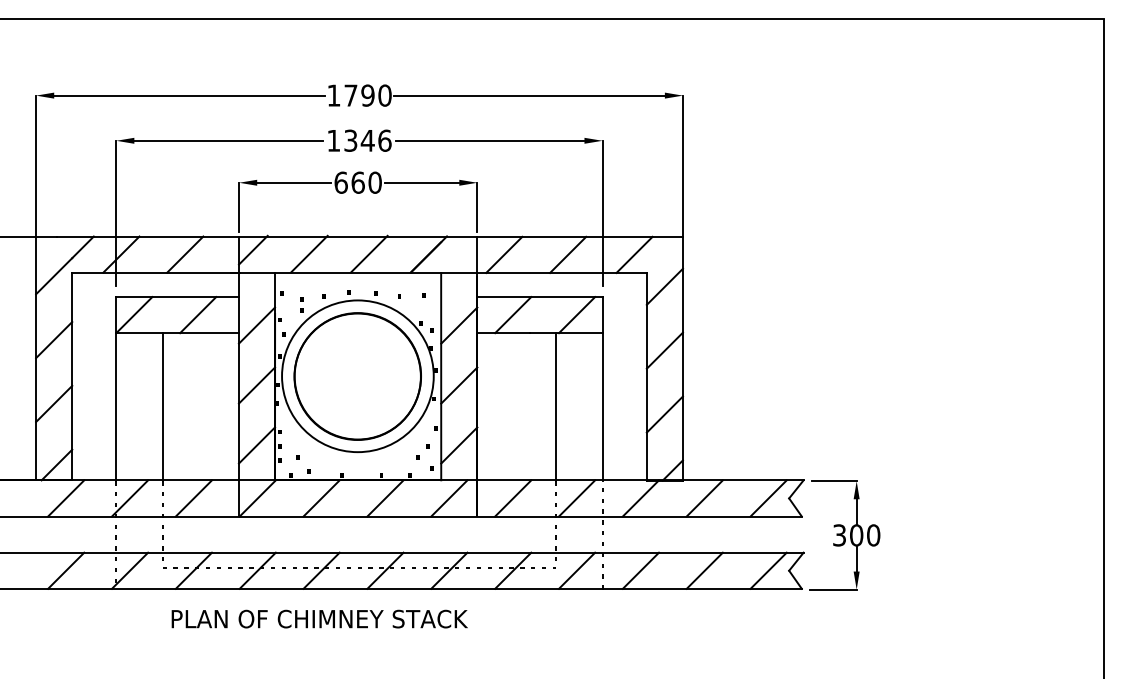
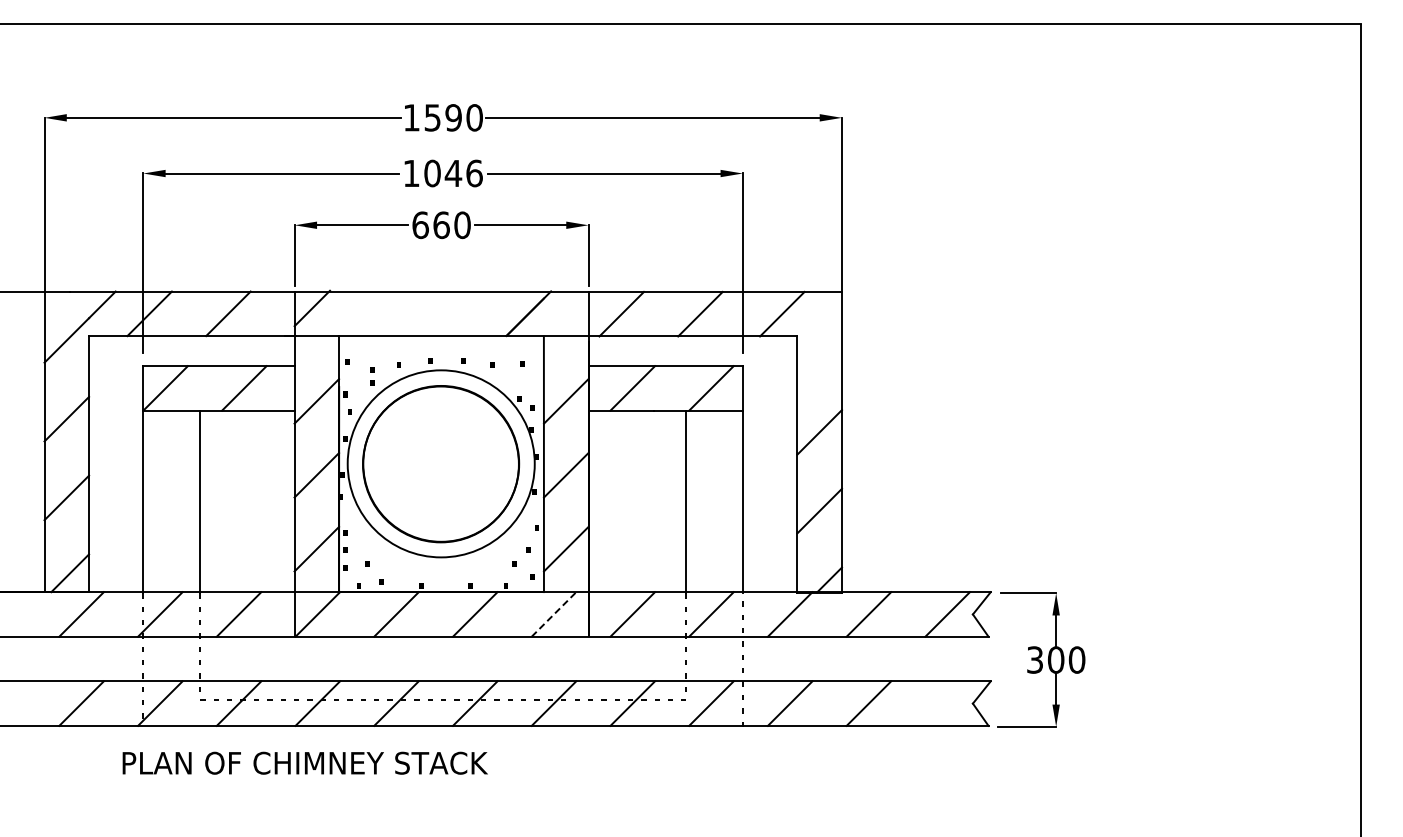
text: (350, 95) -> (432, 117), 1790 -> 1590
text: (350, 140) -> (432, 173), 1346 -> 1046
line: (308, 253) -> (380, 312), removed
line: (368, 253) -> (454, 312), removed
line: (664, 286) -> (819, 353), removed
line: (449, 498) -> (554, 614), solid -> dashed
line: (768, 570) -> (947, 703), removed
text: (319, 618) -> (304, 762), moved

